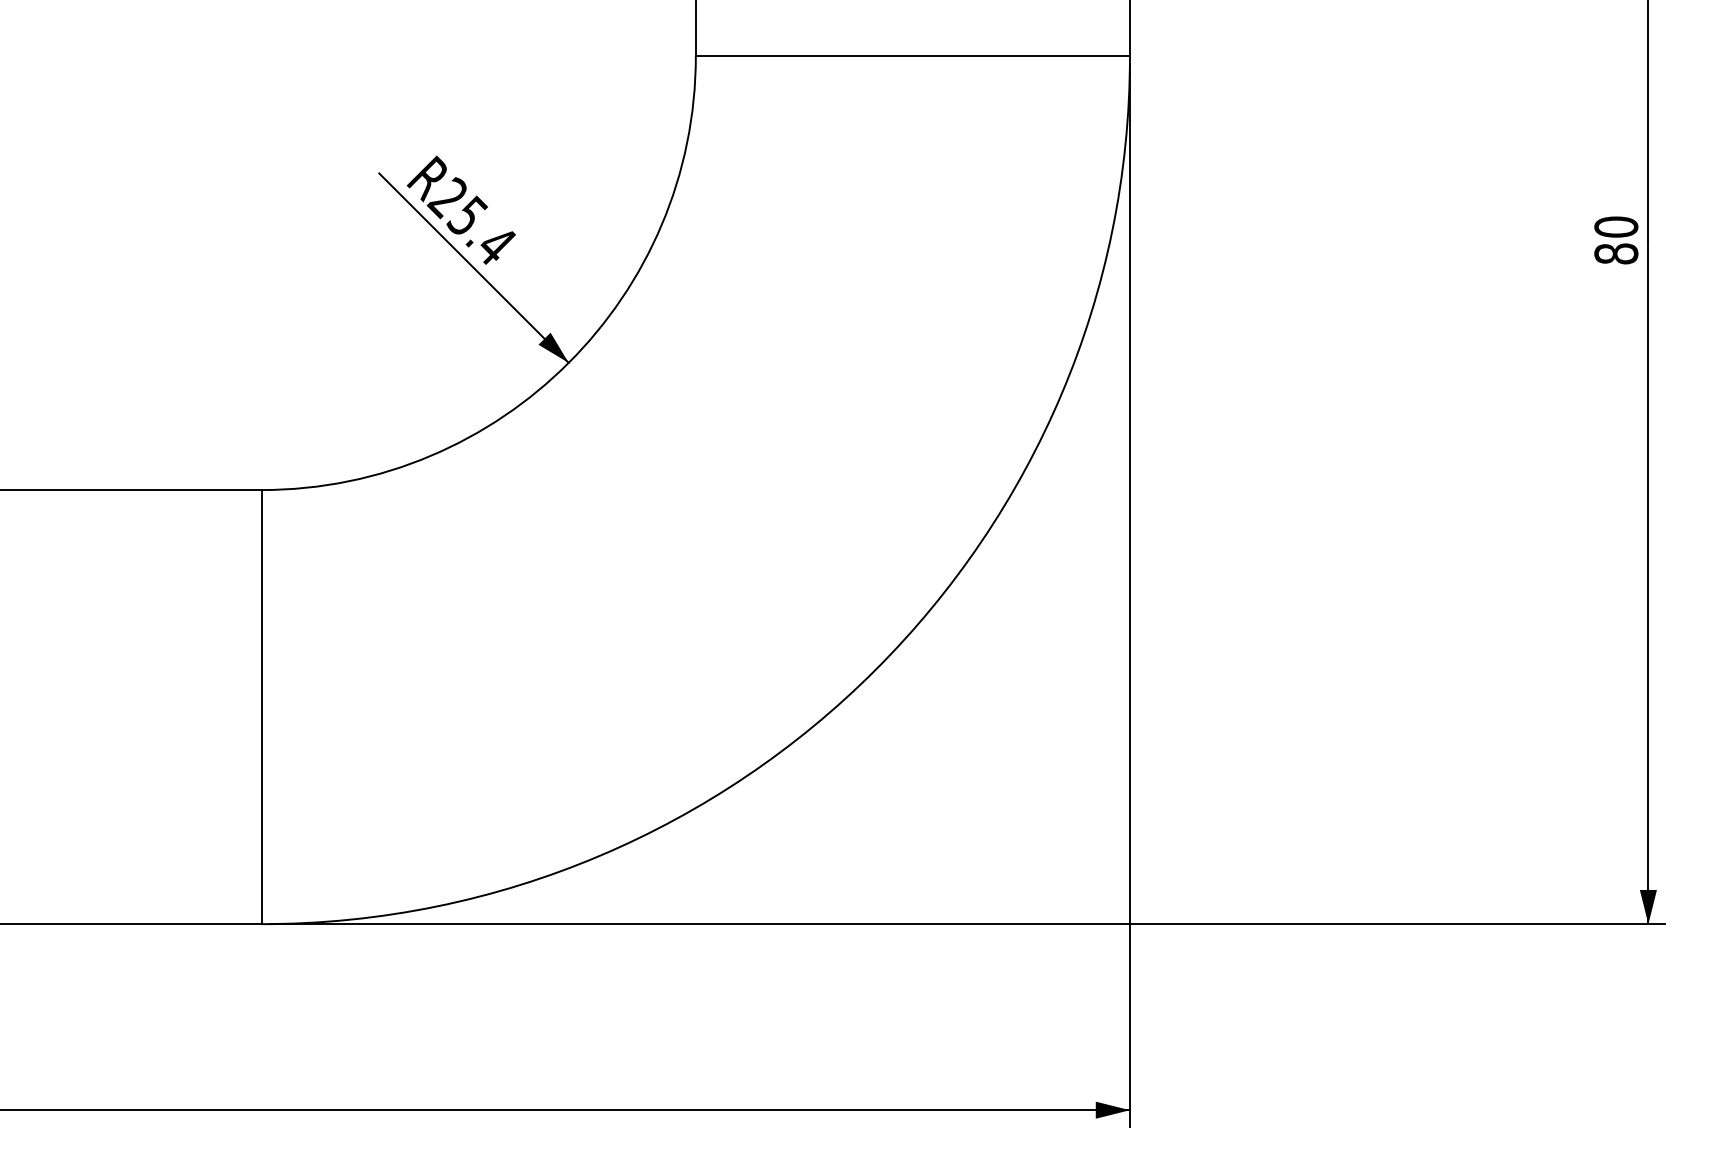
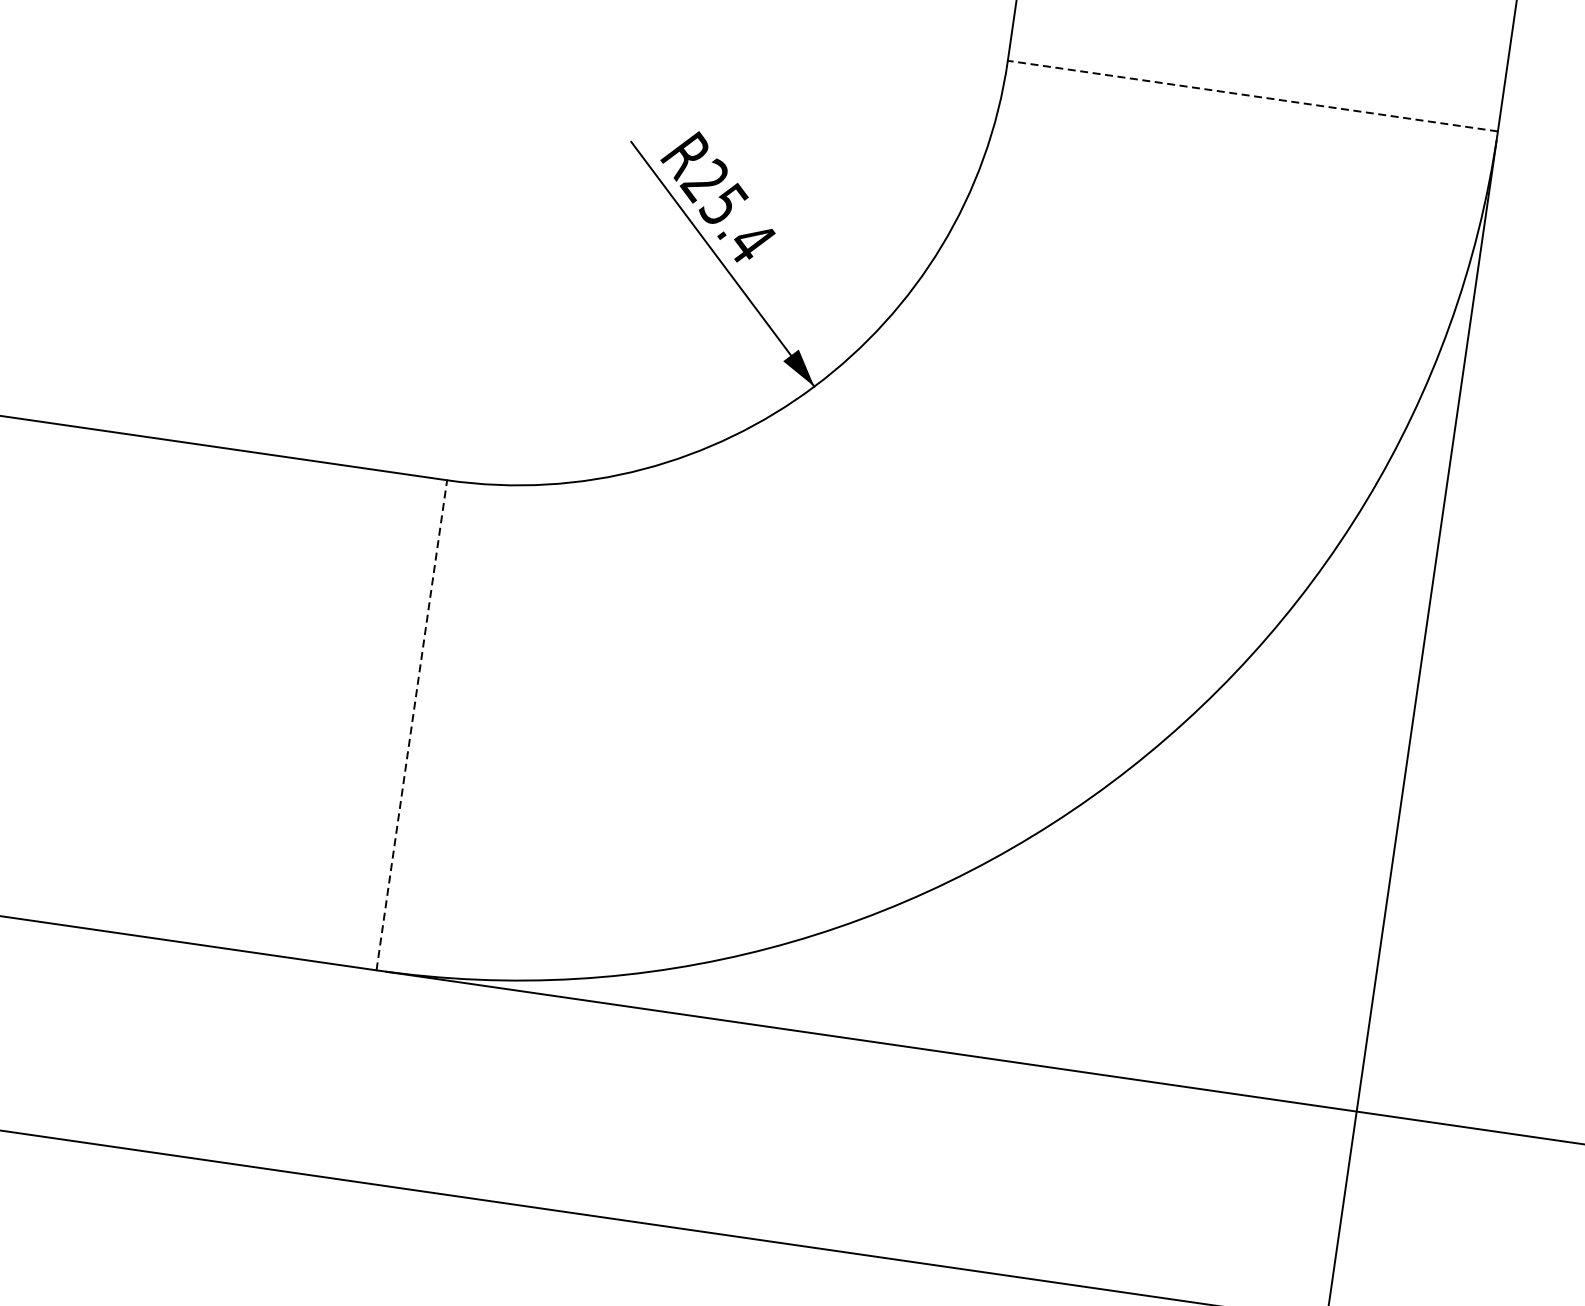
line: (912, 55) -> (1252, 95), solid -> dashed
line: (261, 706) -> (411, 724), solid -> dashed

